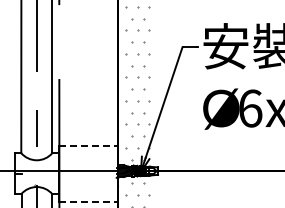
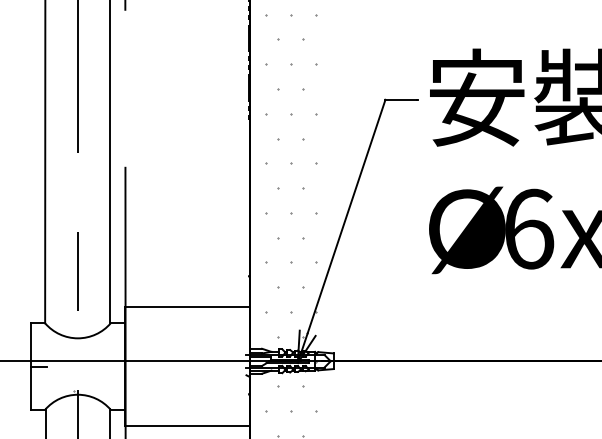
line: (88, 145) -> (187, 307), dashed -> solid
line: (88, 201) -> (187, 425), dashed -> solid

